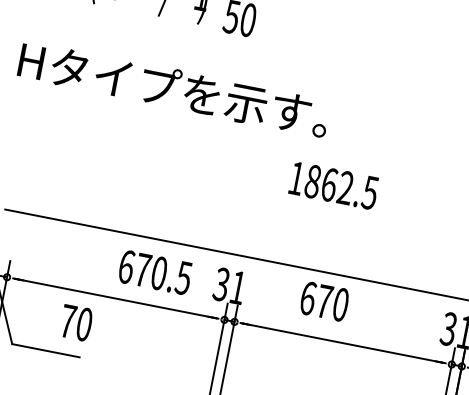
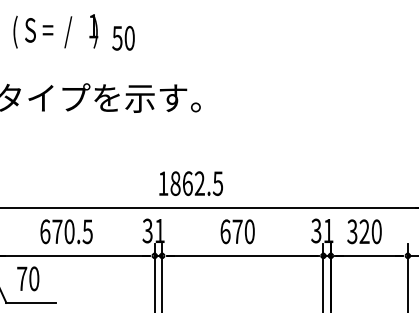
text: (333, 185) -> (190, 183), moved
text: (155, 272) -> (66, 231), moved
text: (324, 301) -> (237, 231), moved
text: (76, 322) -> (28, 278), moved

